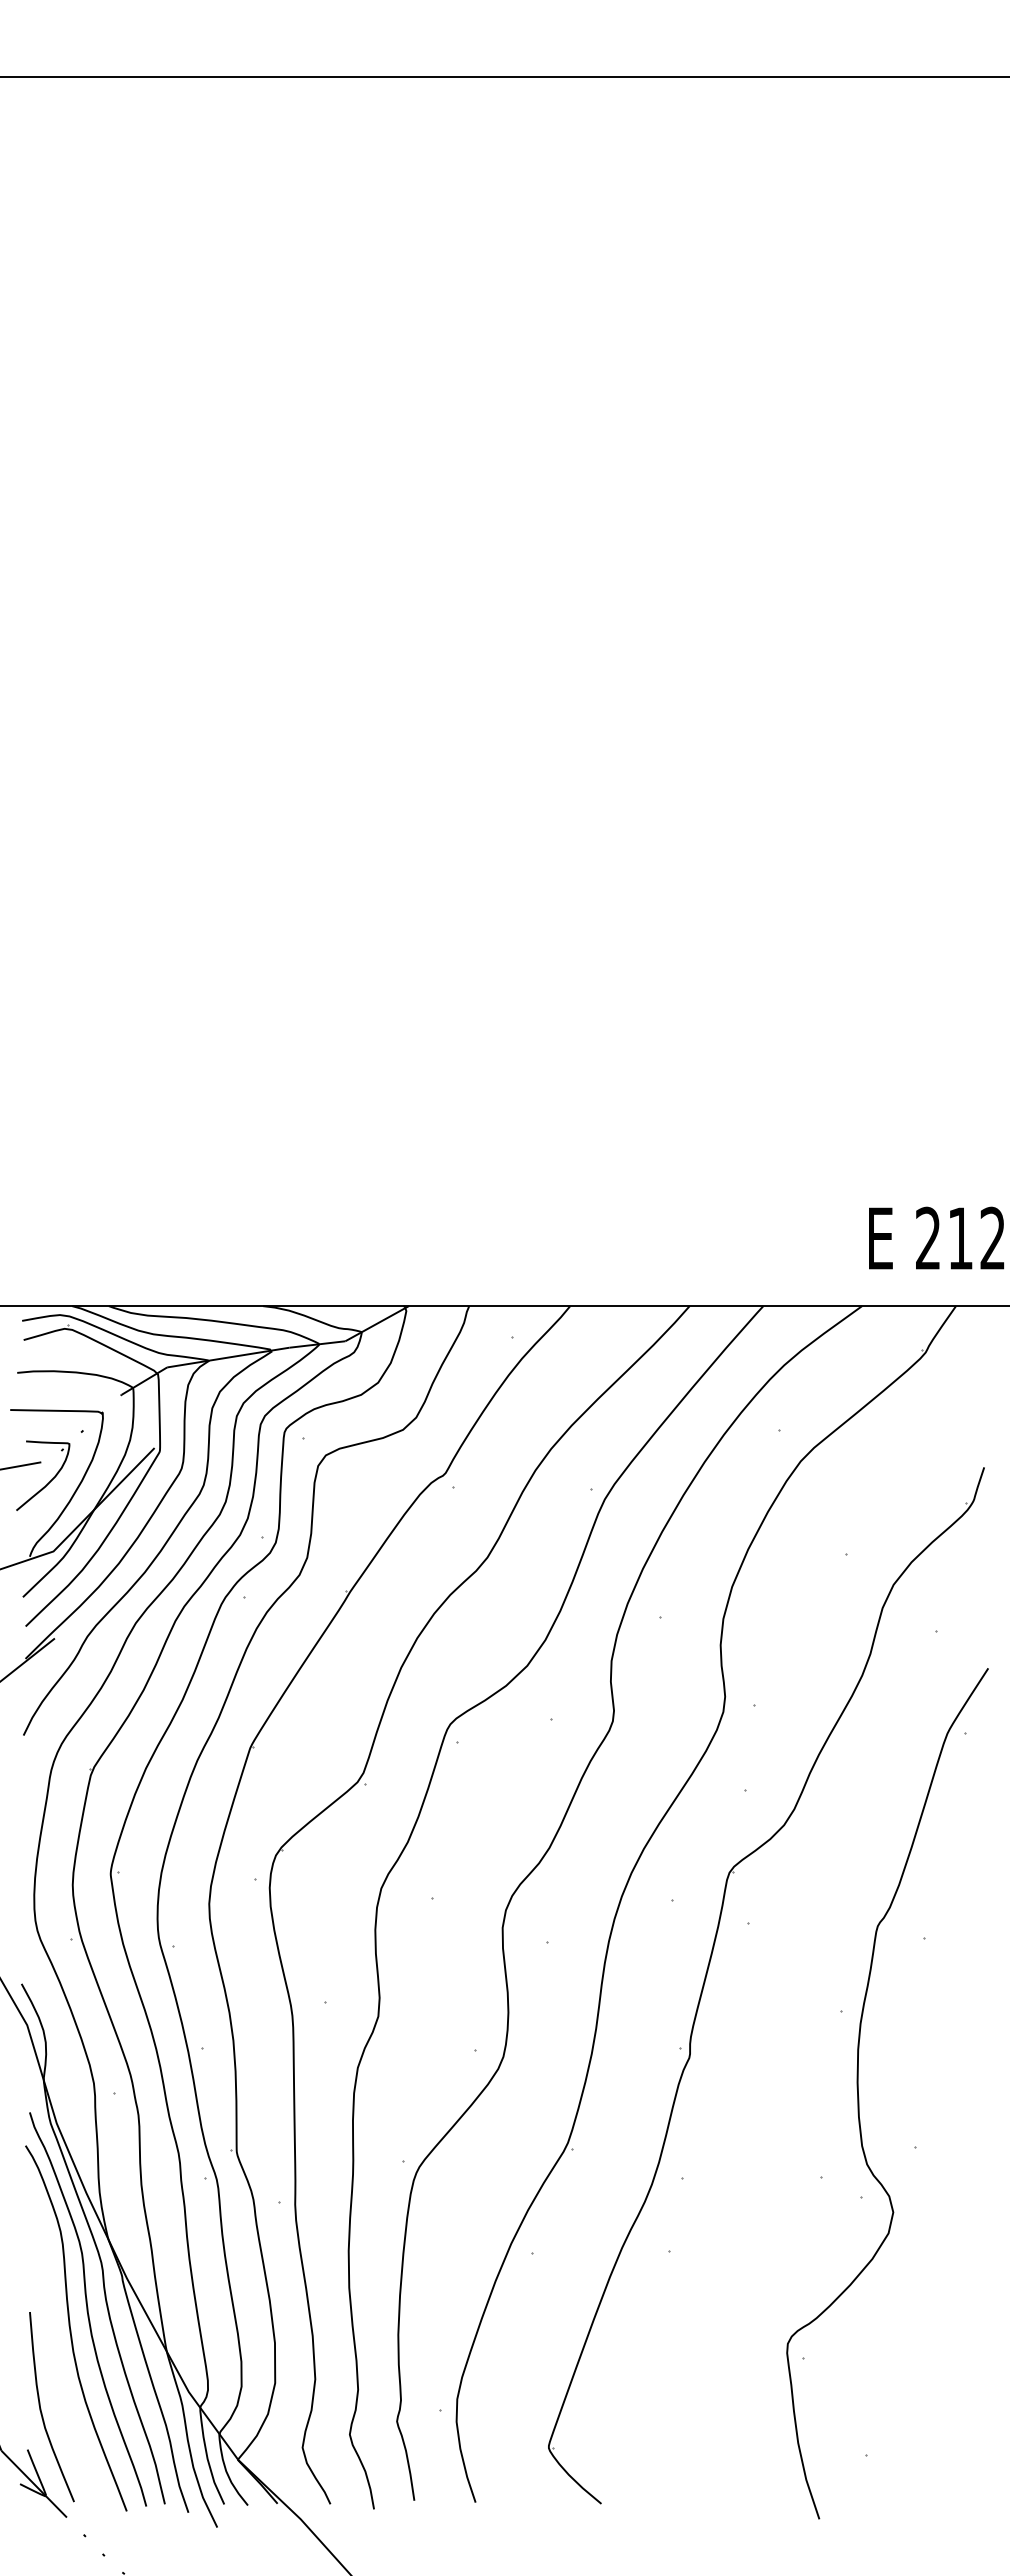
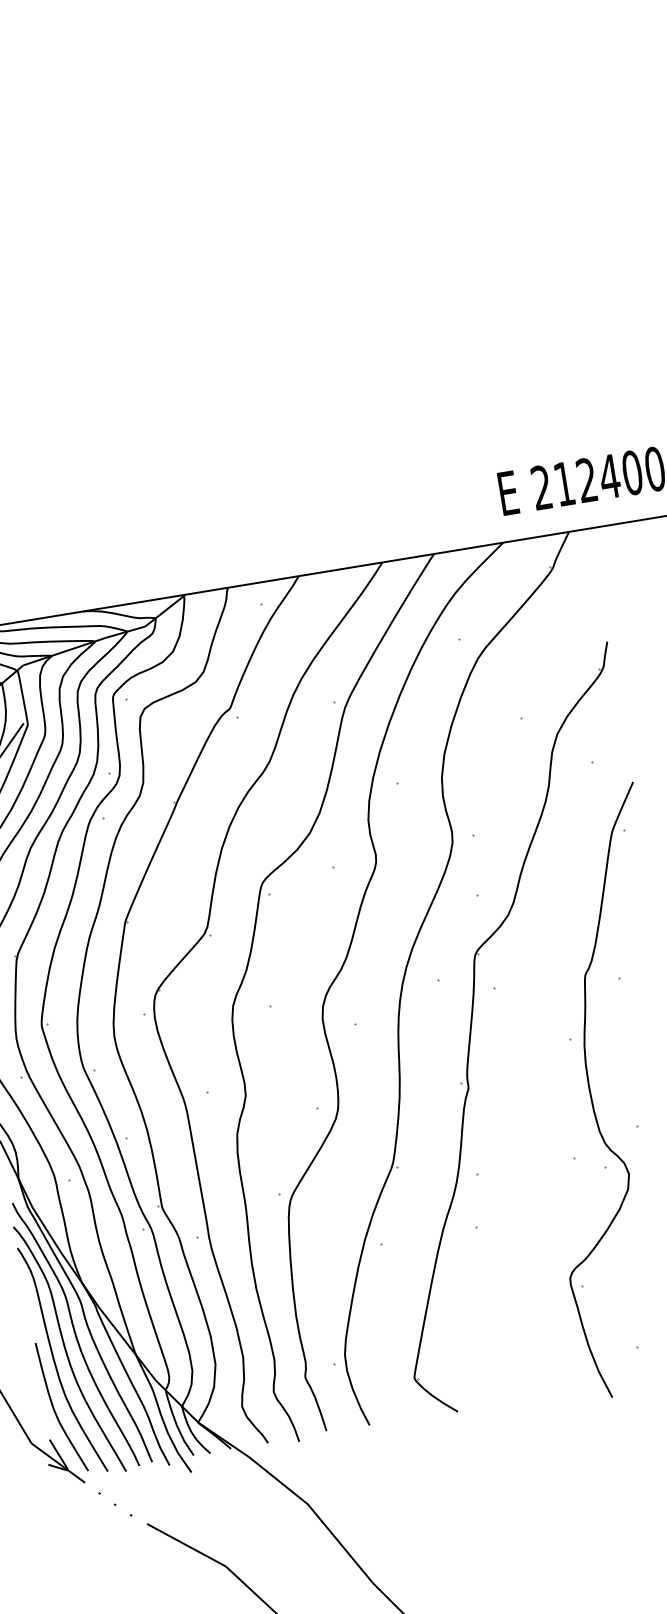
curve: (53, 2344) -> (55, 1363), added

